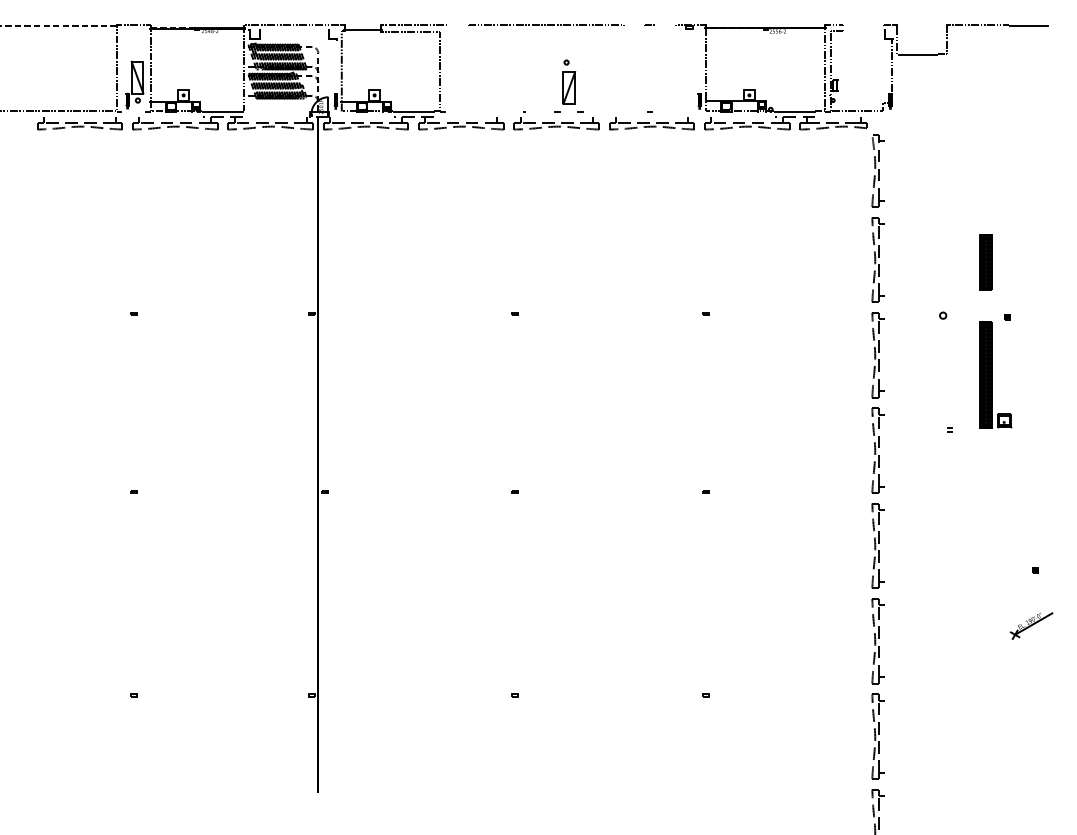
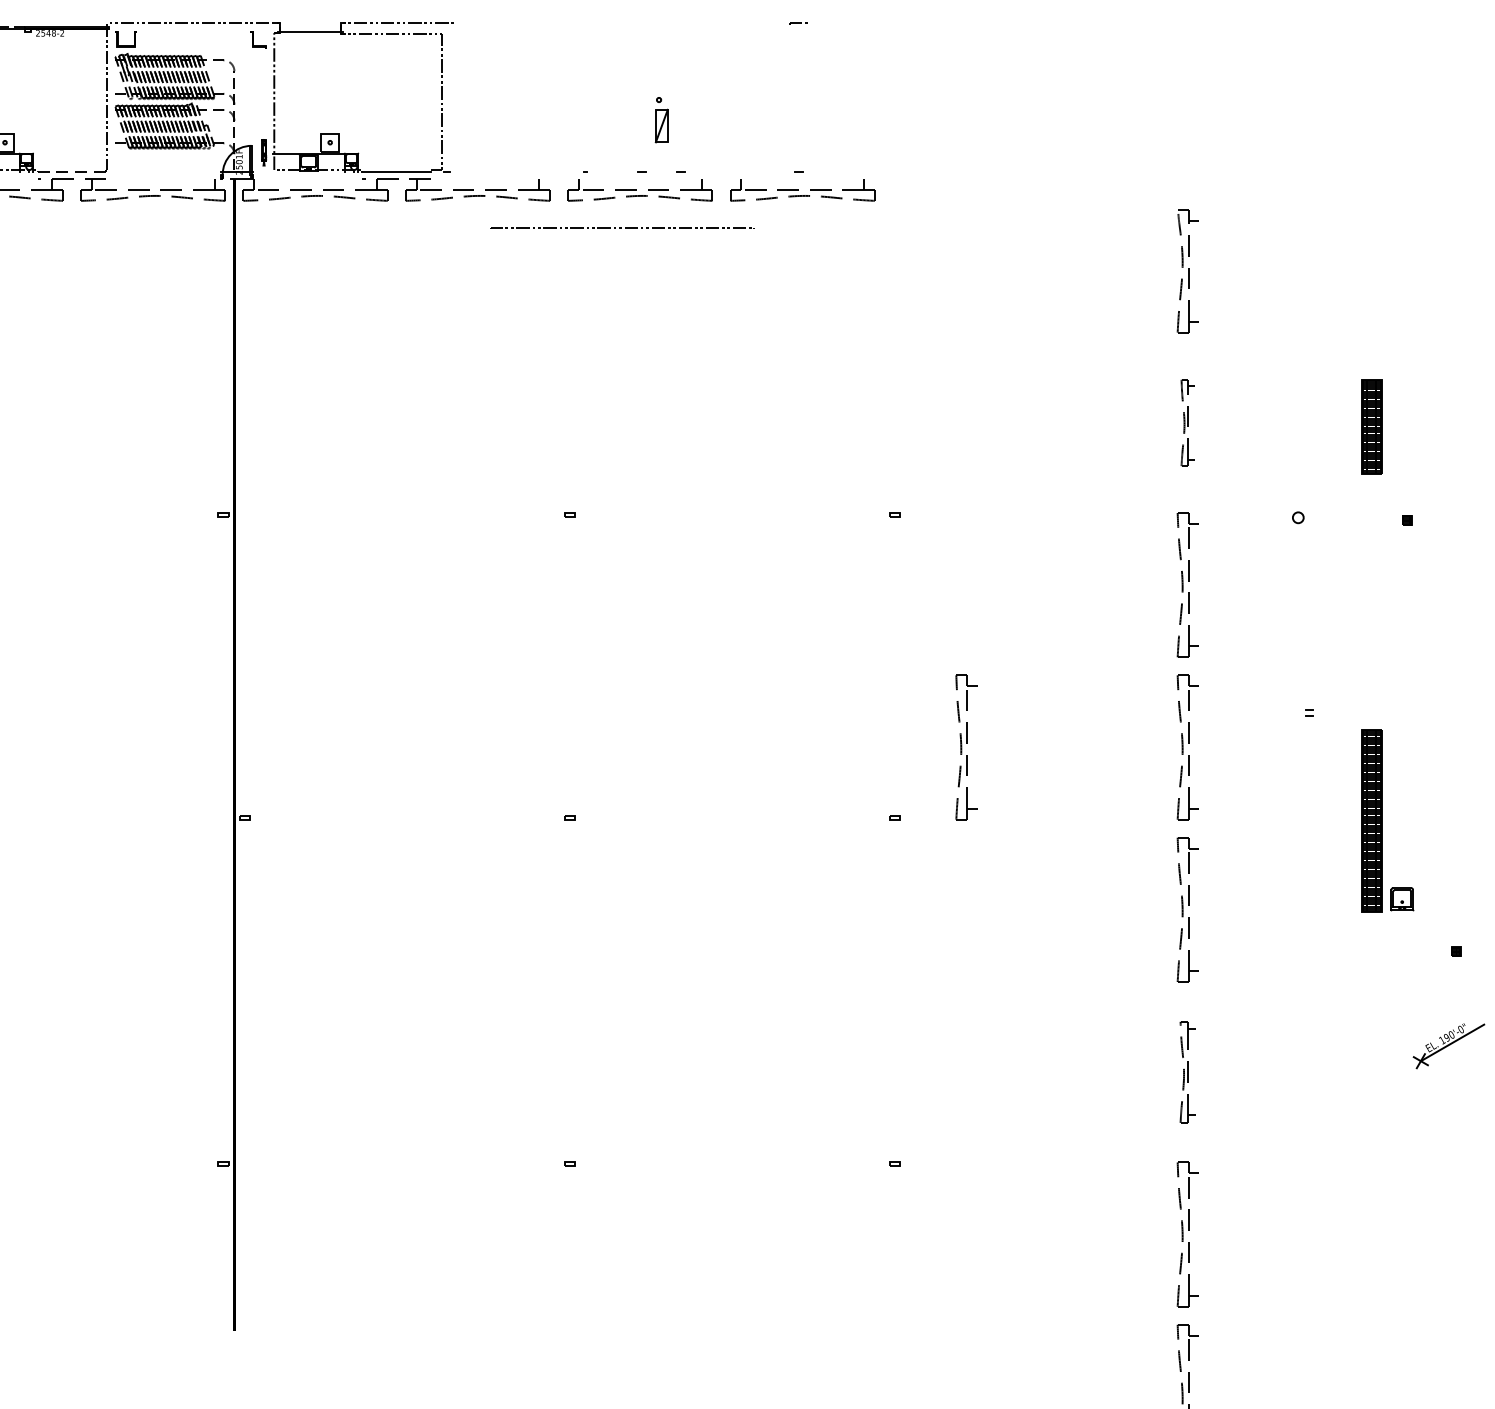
line: (545, 24) -> (621, 226), moved
part: (838, 79) -> (1120, 115), removed
part: (569, 81) -> (662, 119), size x0.6
line: (223, 112) -> (72, 171), solid -> dashed
part: (877, 259) -> (1186, 422), size x0.6
part: (995, 374) -> (1387, 820), moved
part: (747, 450) -> (965, 747), added
part: (877, 641) -> (1186, 1072), size x0.7

